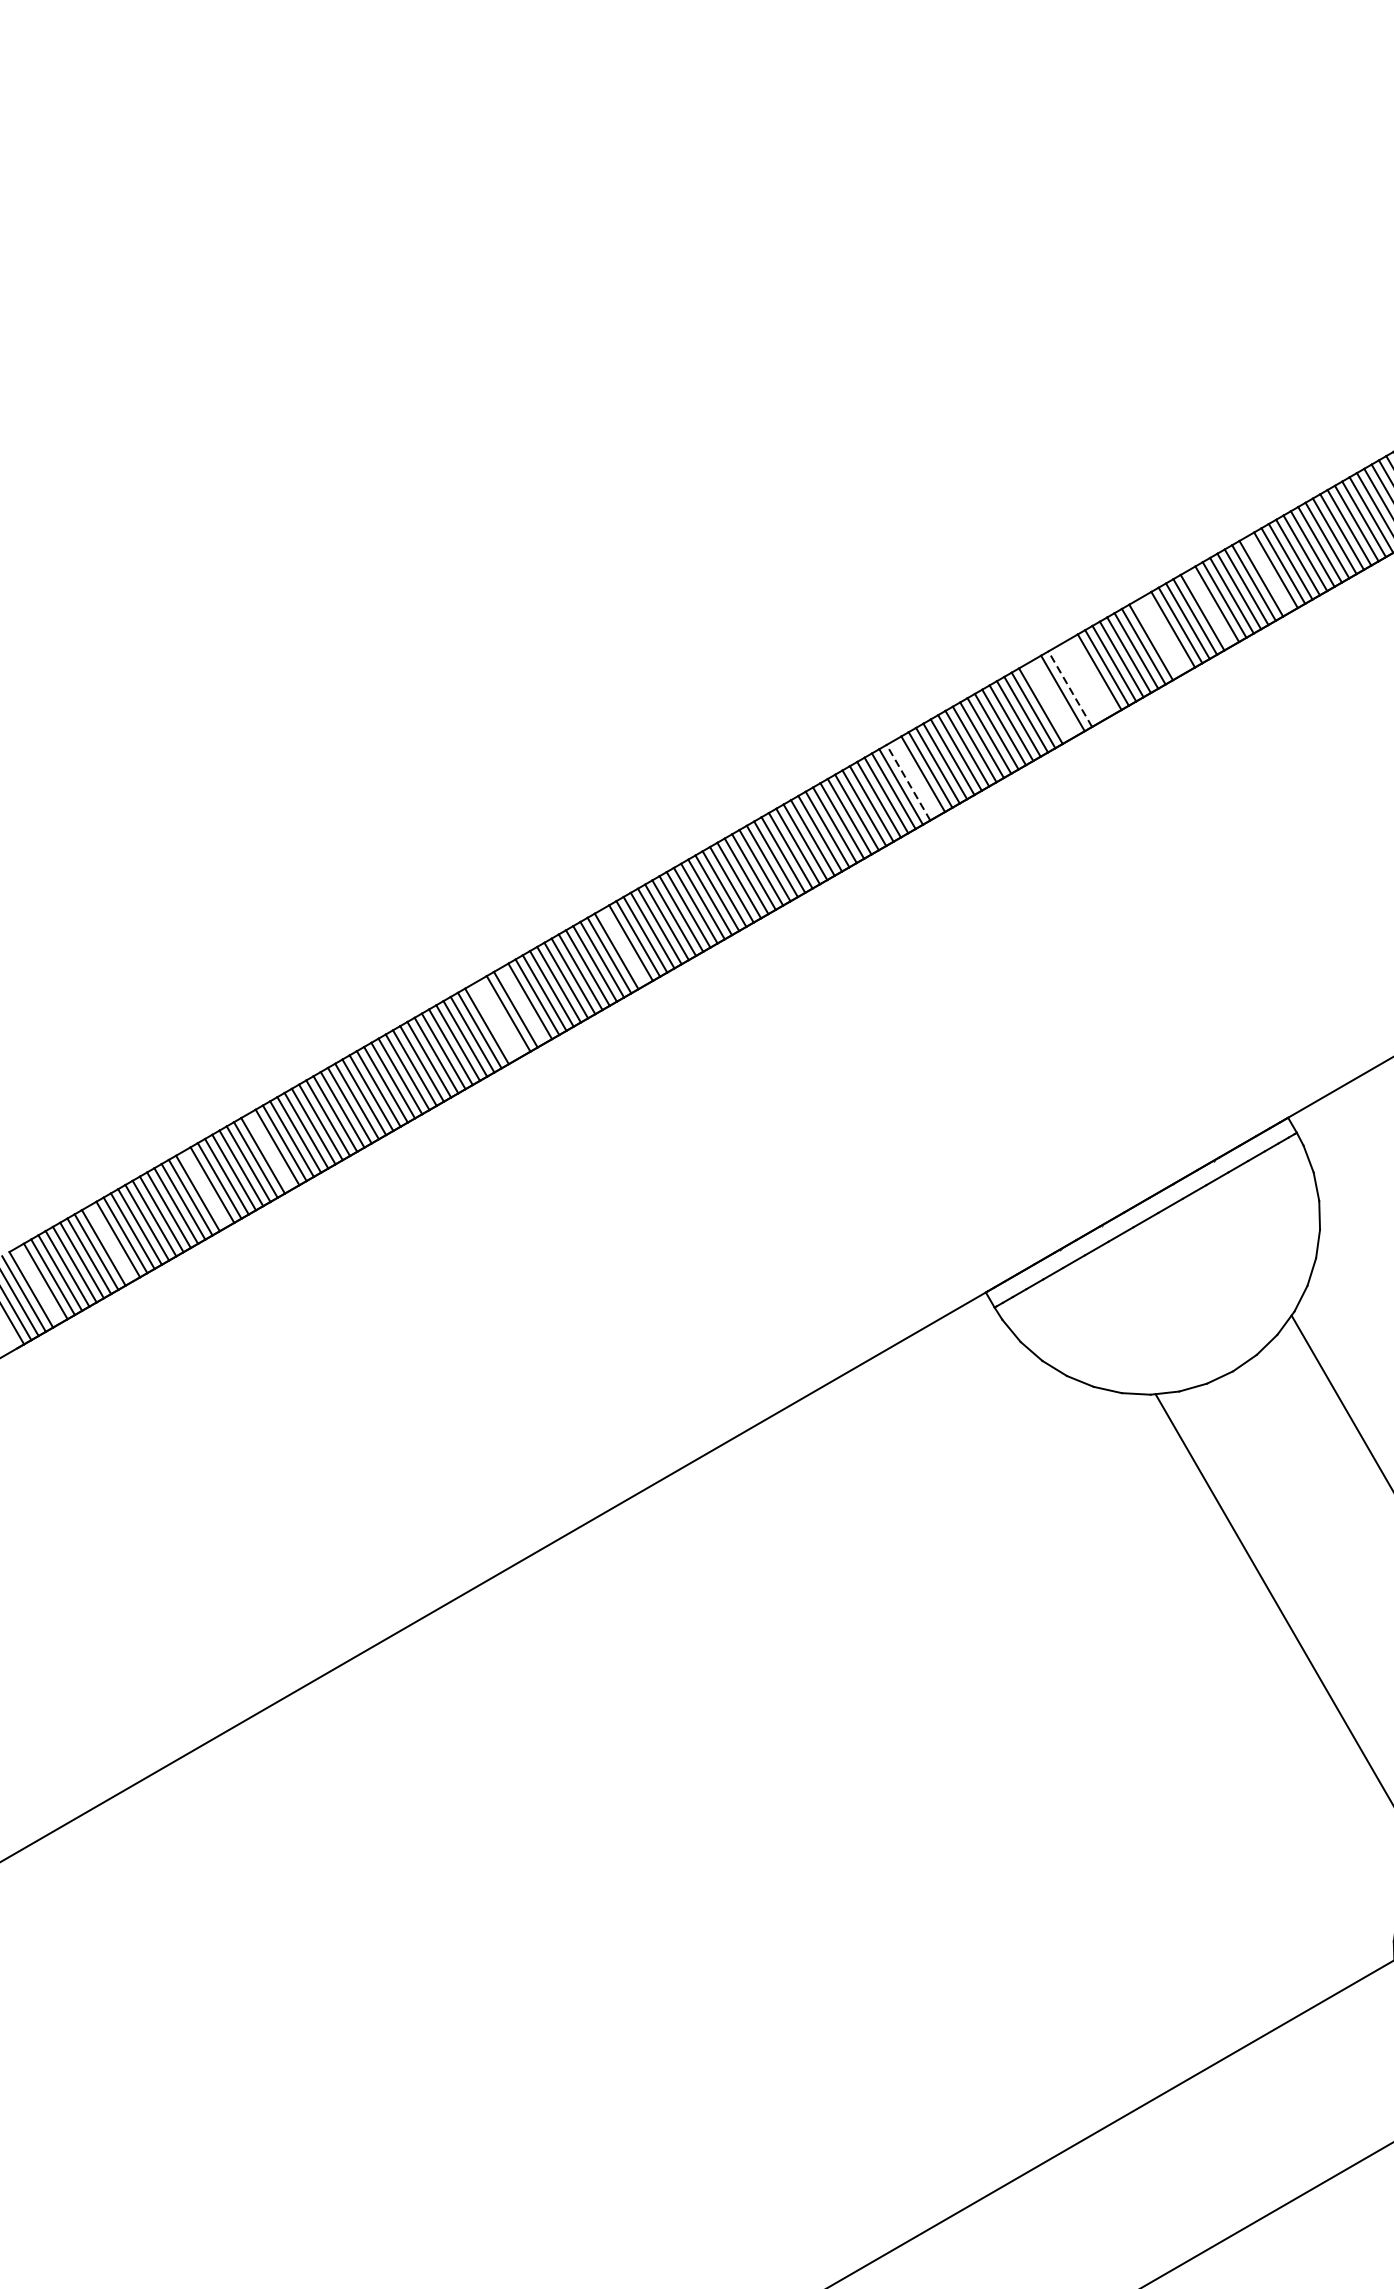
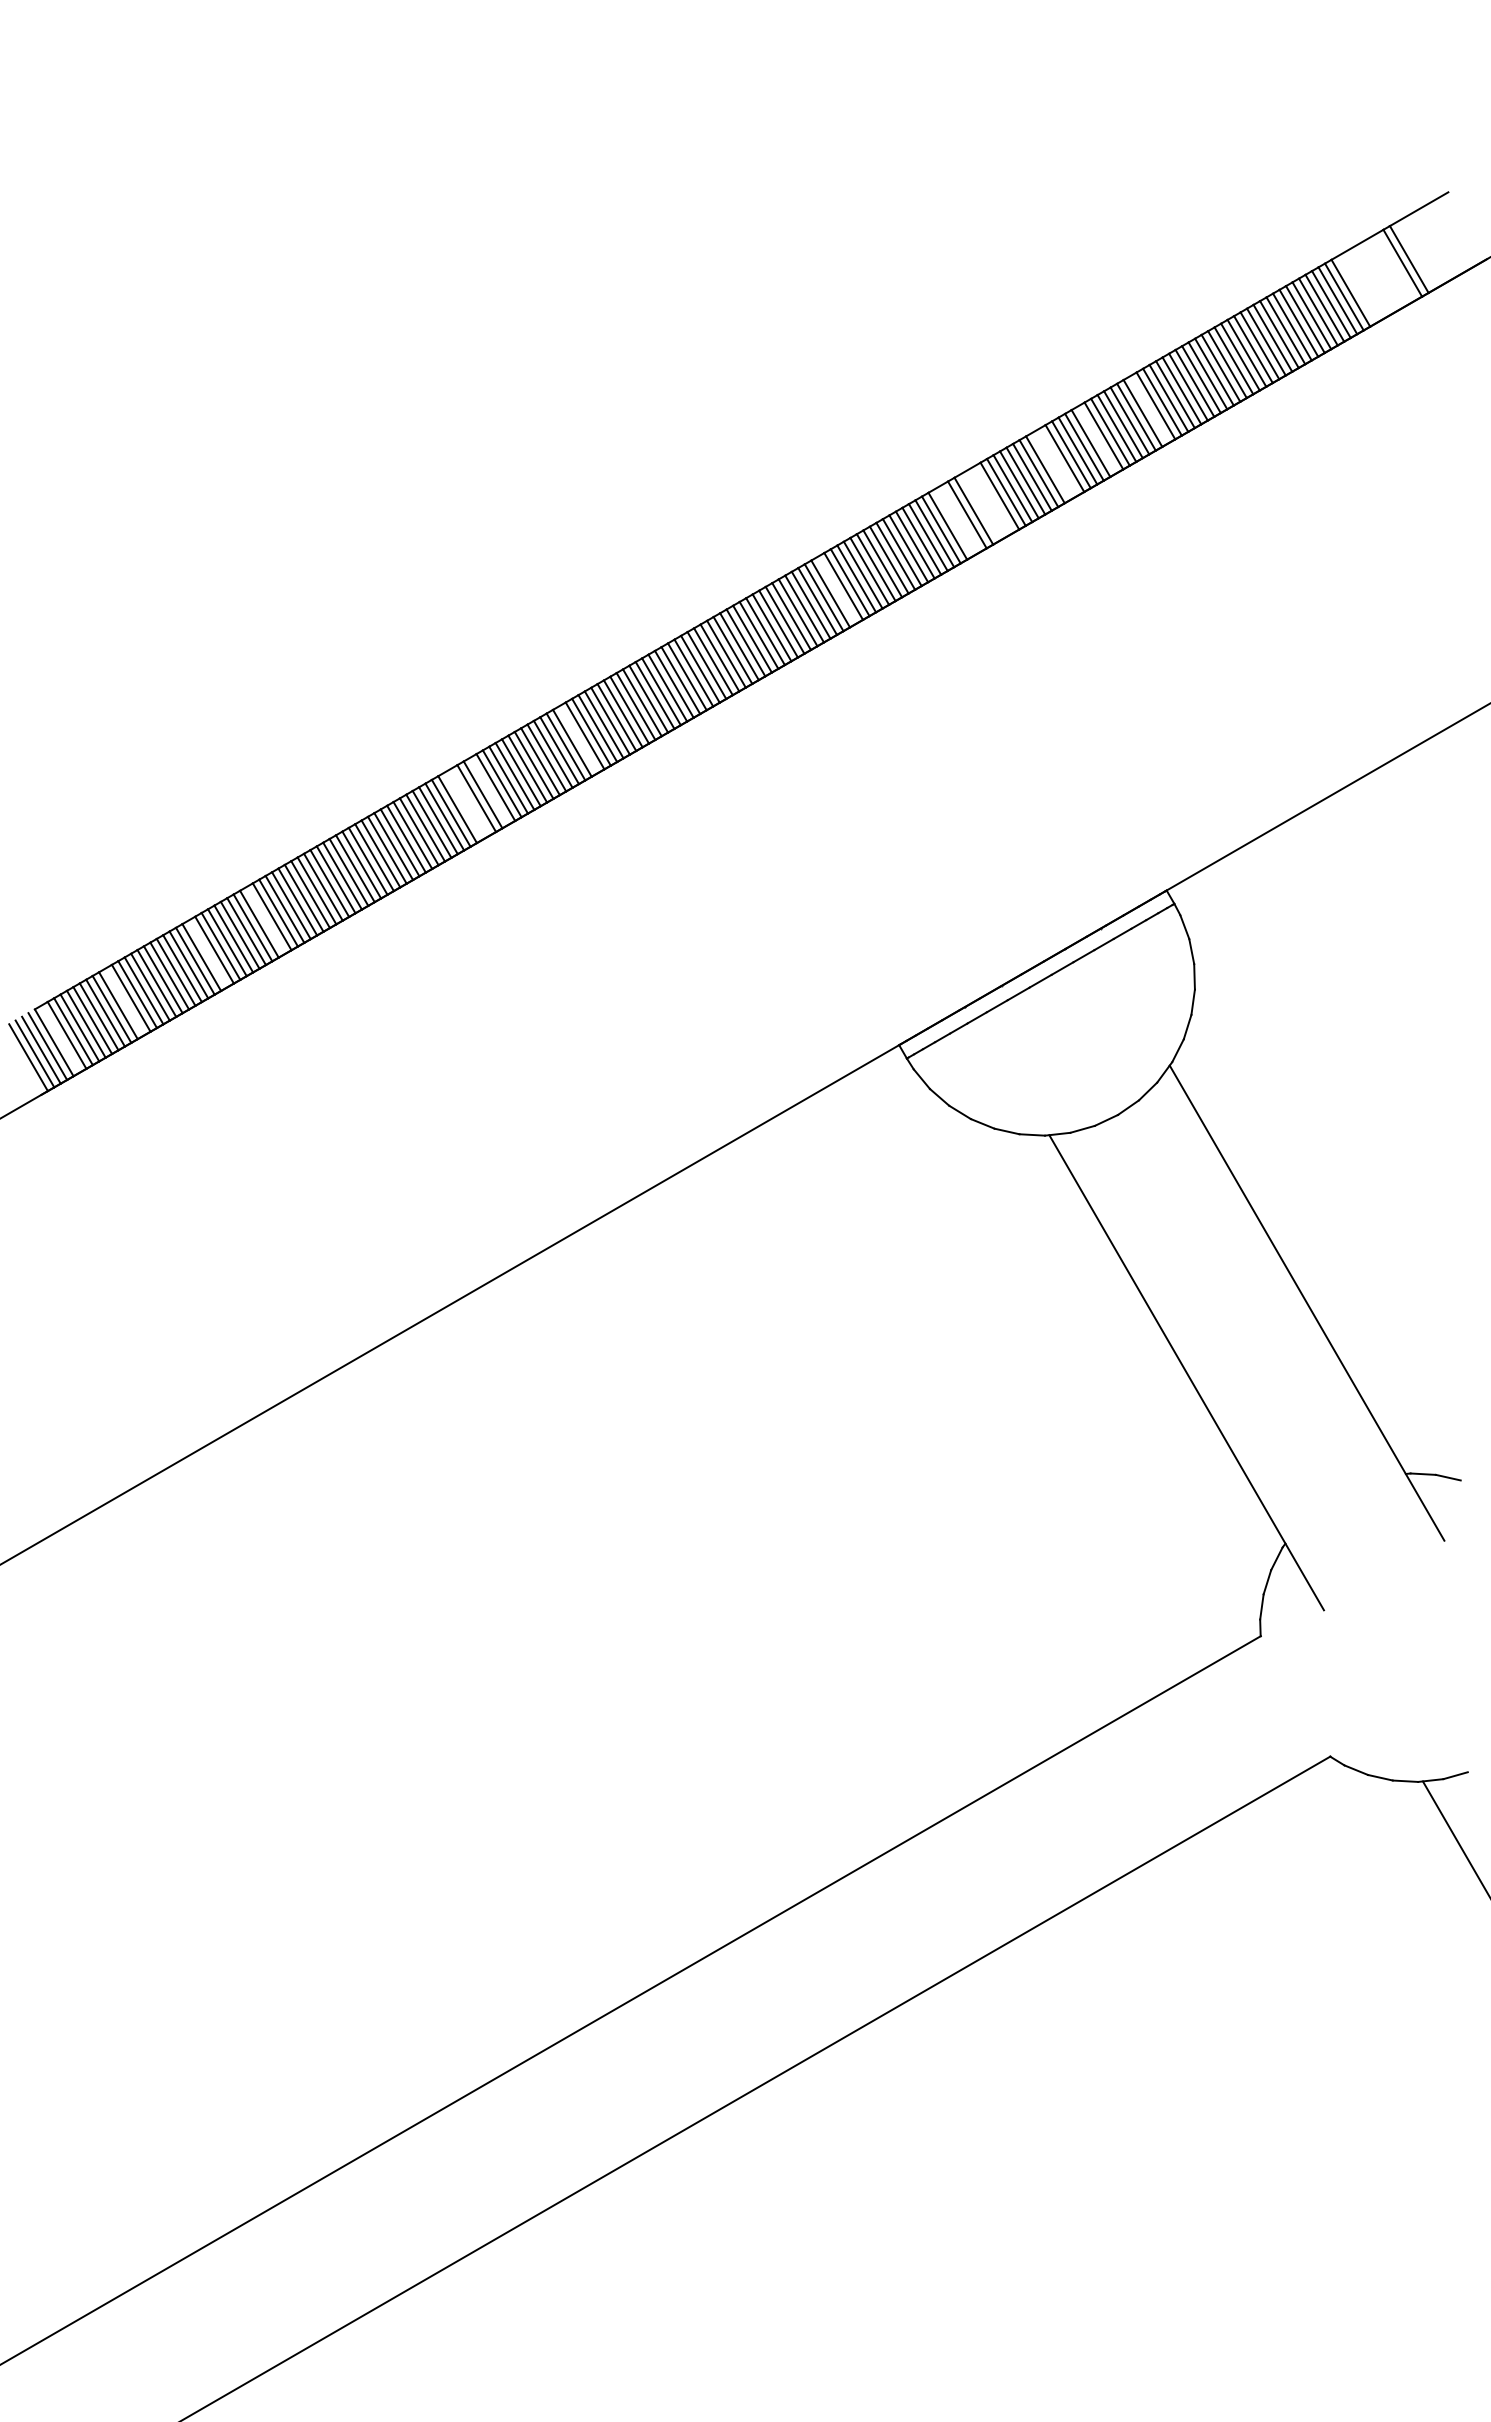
line: (1069, 689) -> (973, 511), dashed -> solid
line: (908, 782) -> (830, 593), dashed -> solid

